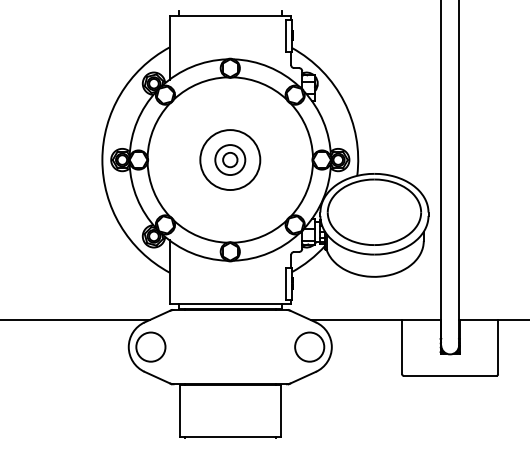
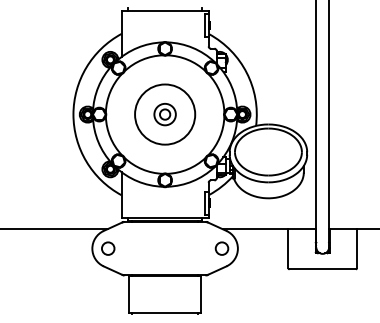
circle: (230, 160) -> (165, 114), size x1.4
circle: (150, 346) -> (107, 248), size x0.6
circle: (309, 346) -> (221, 248), size x0.6

